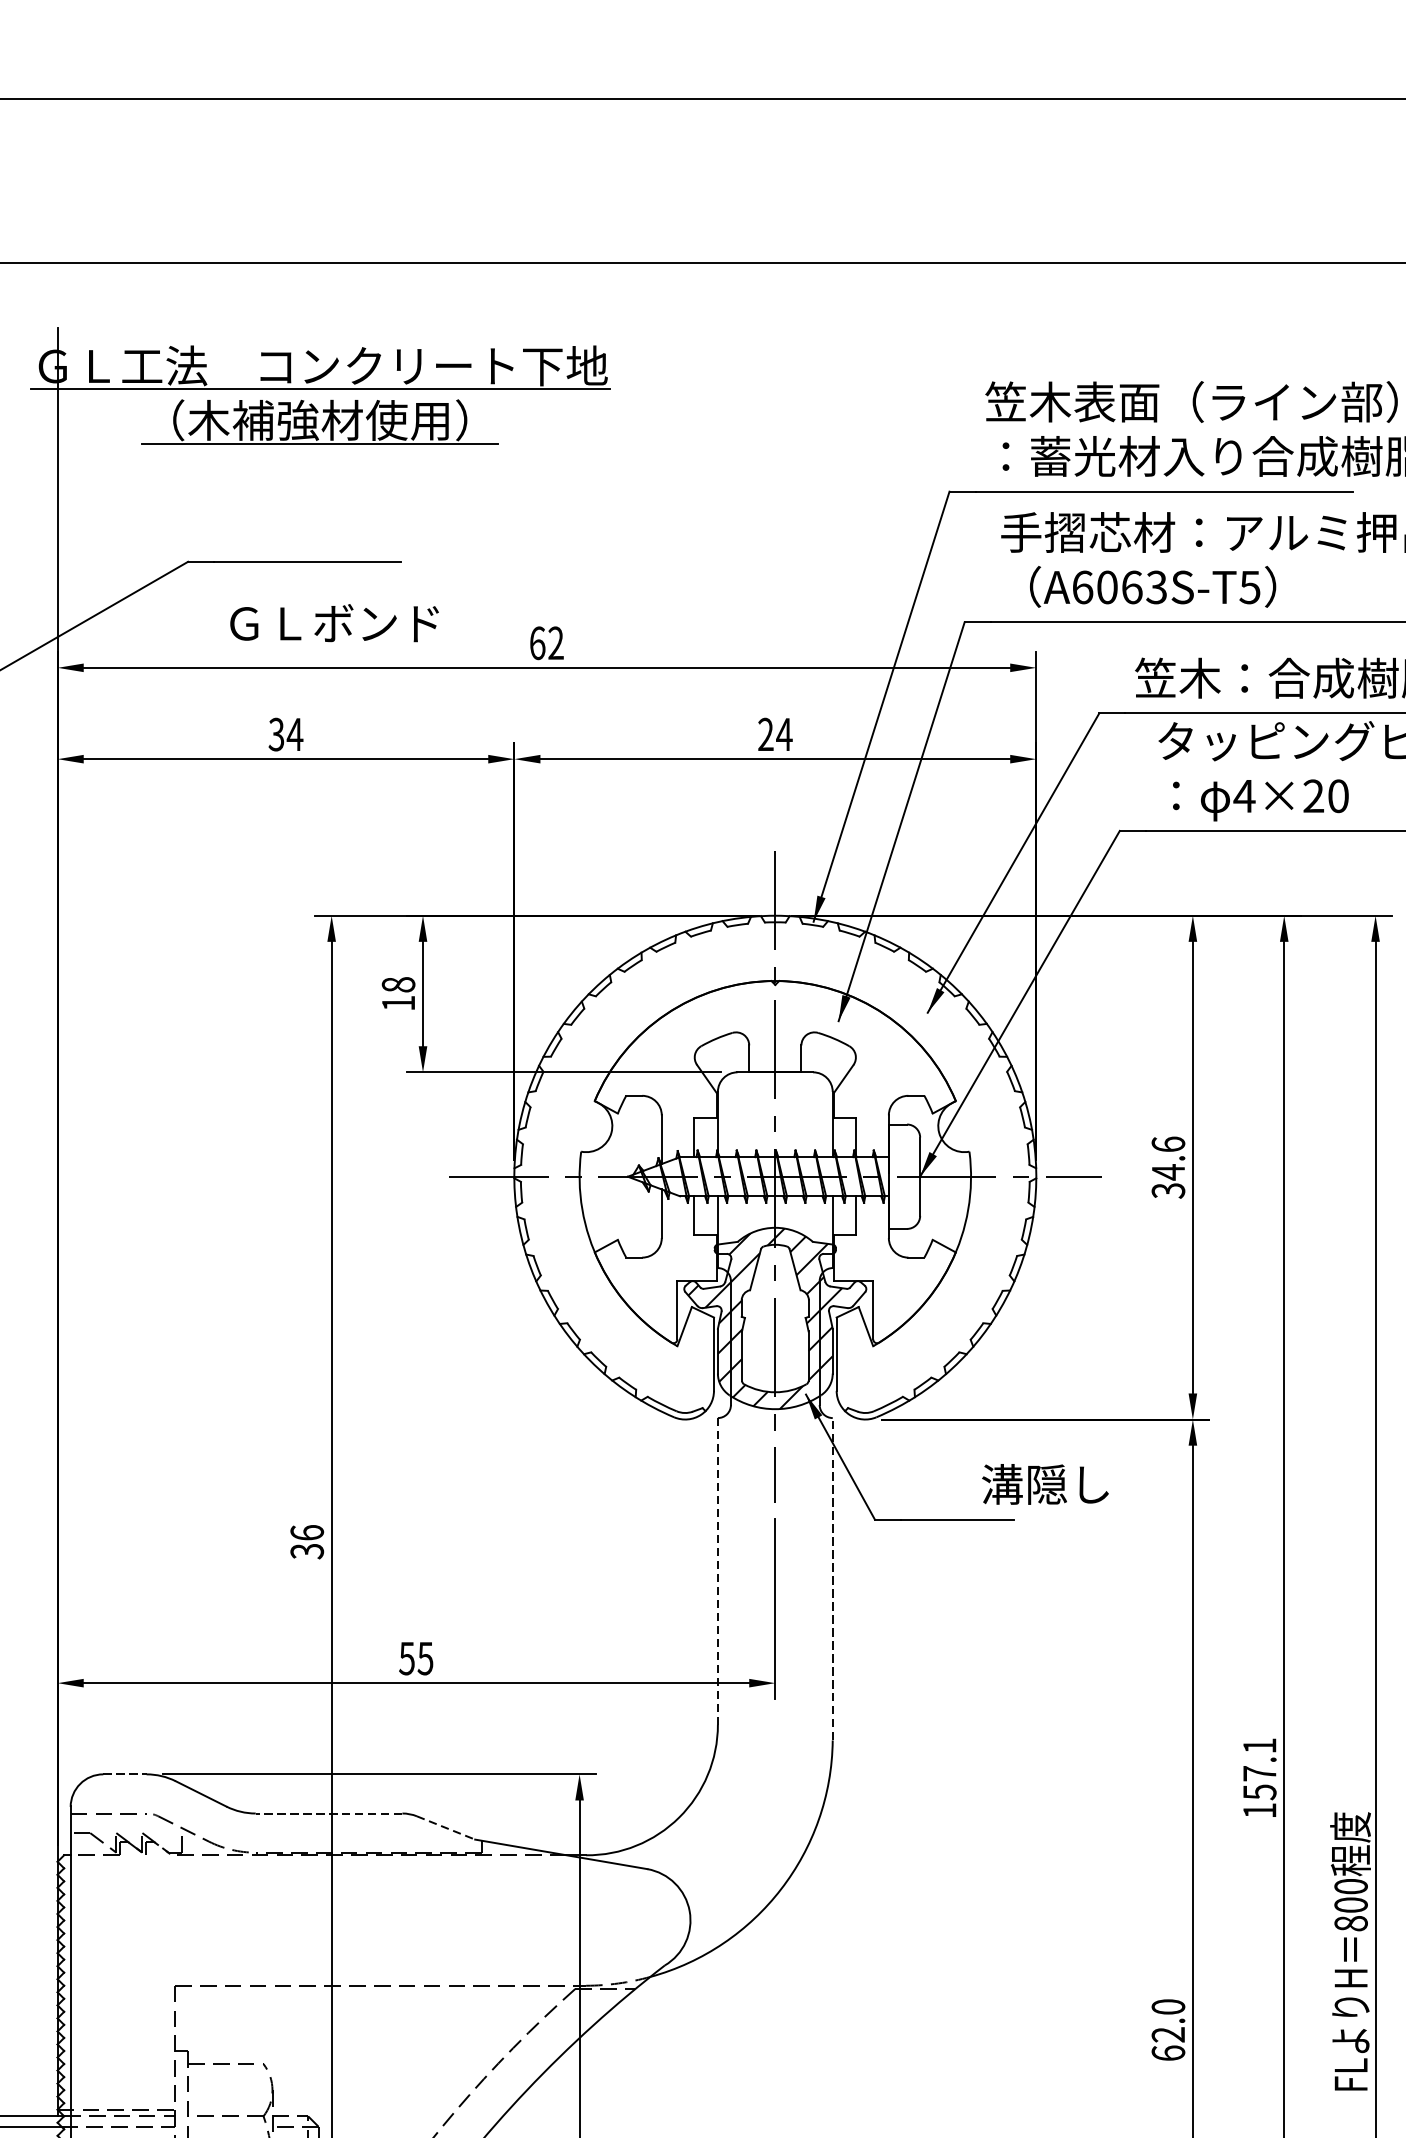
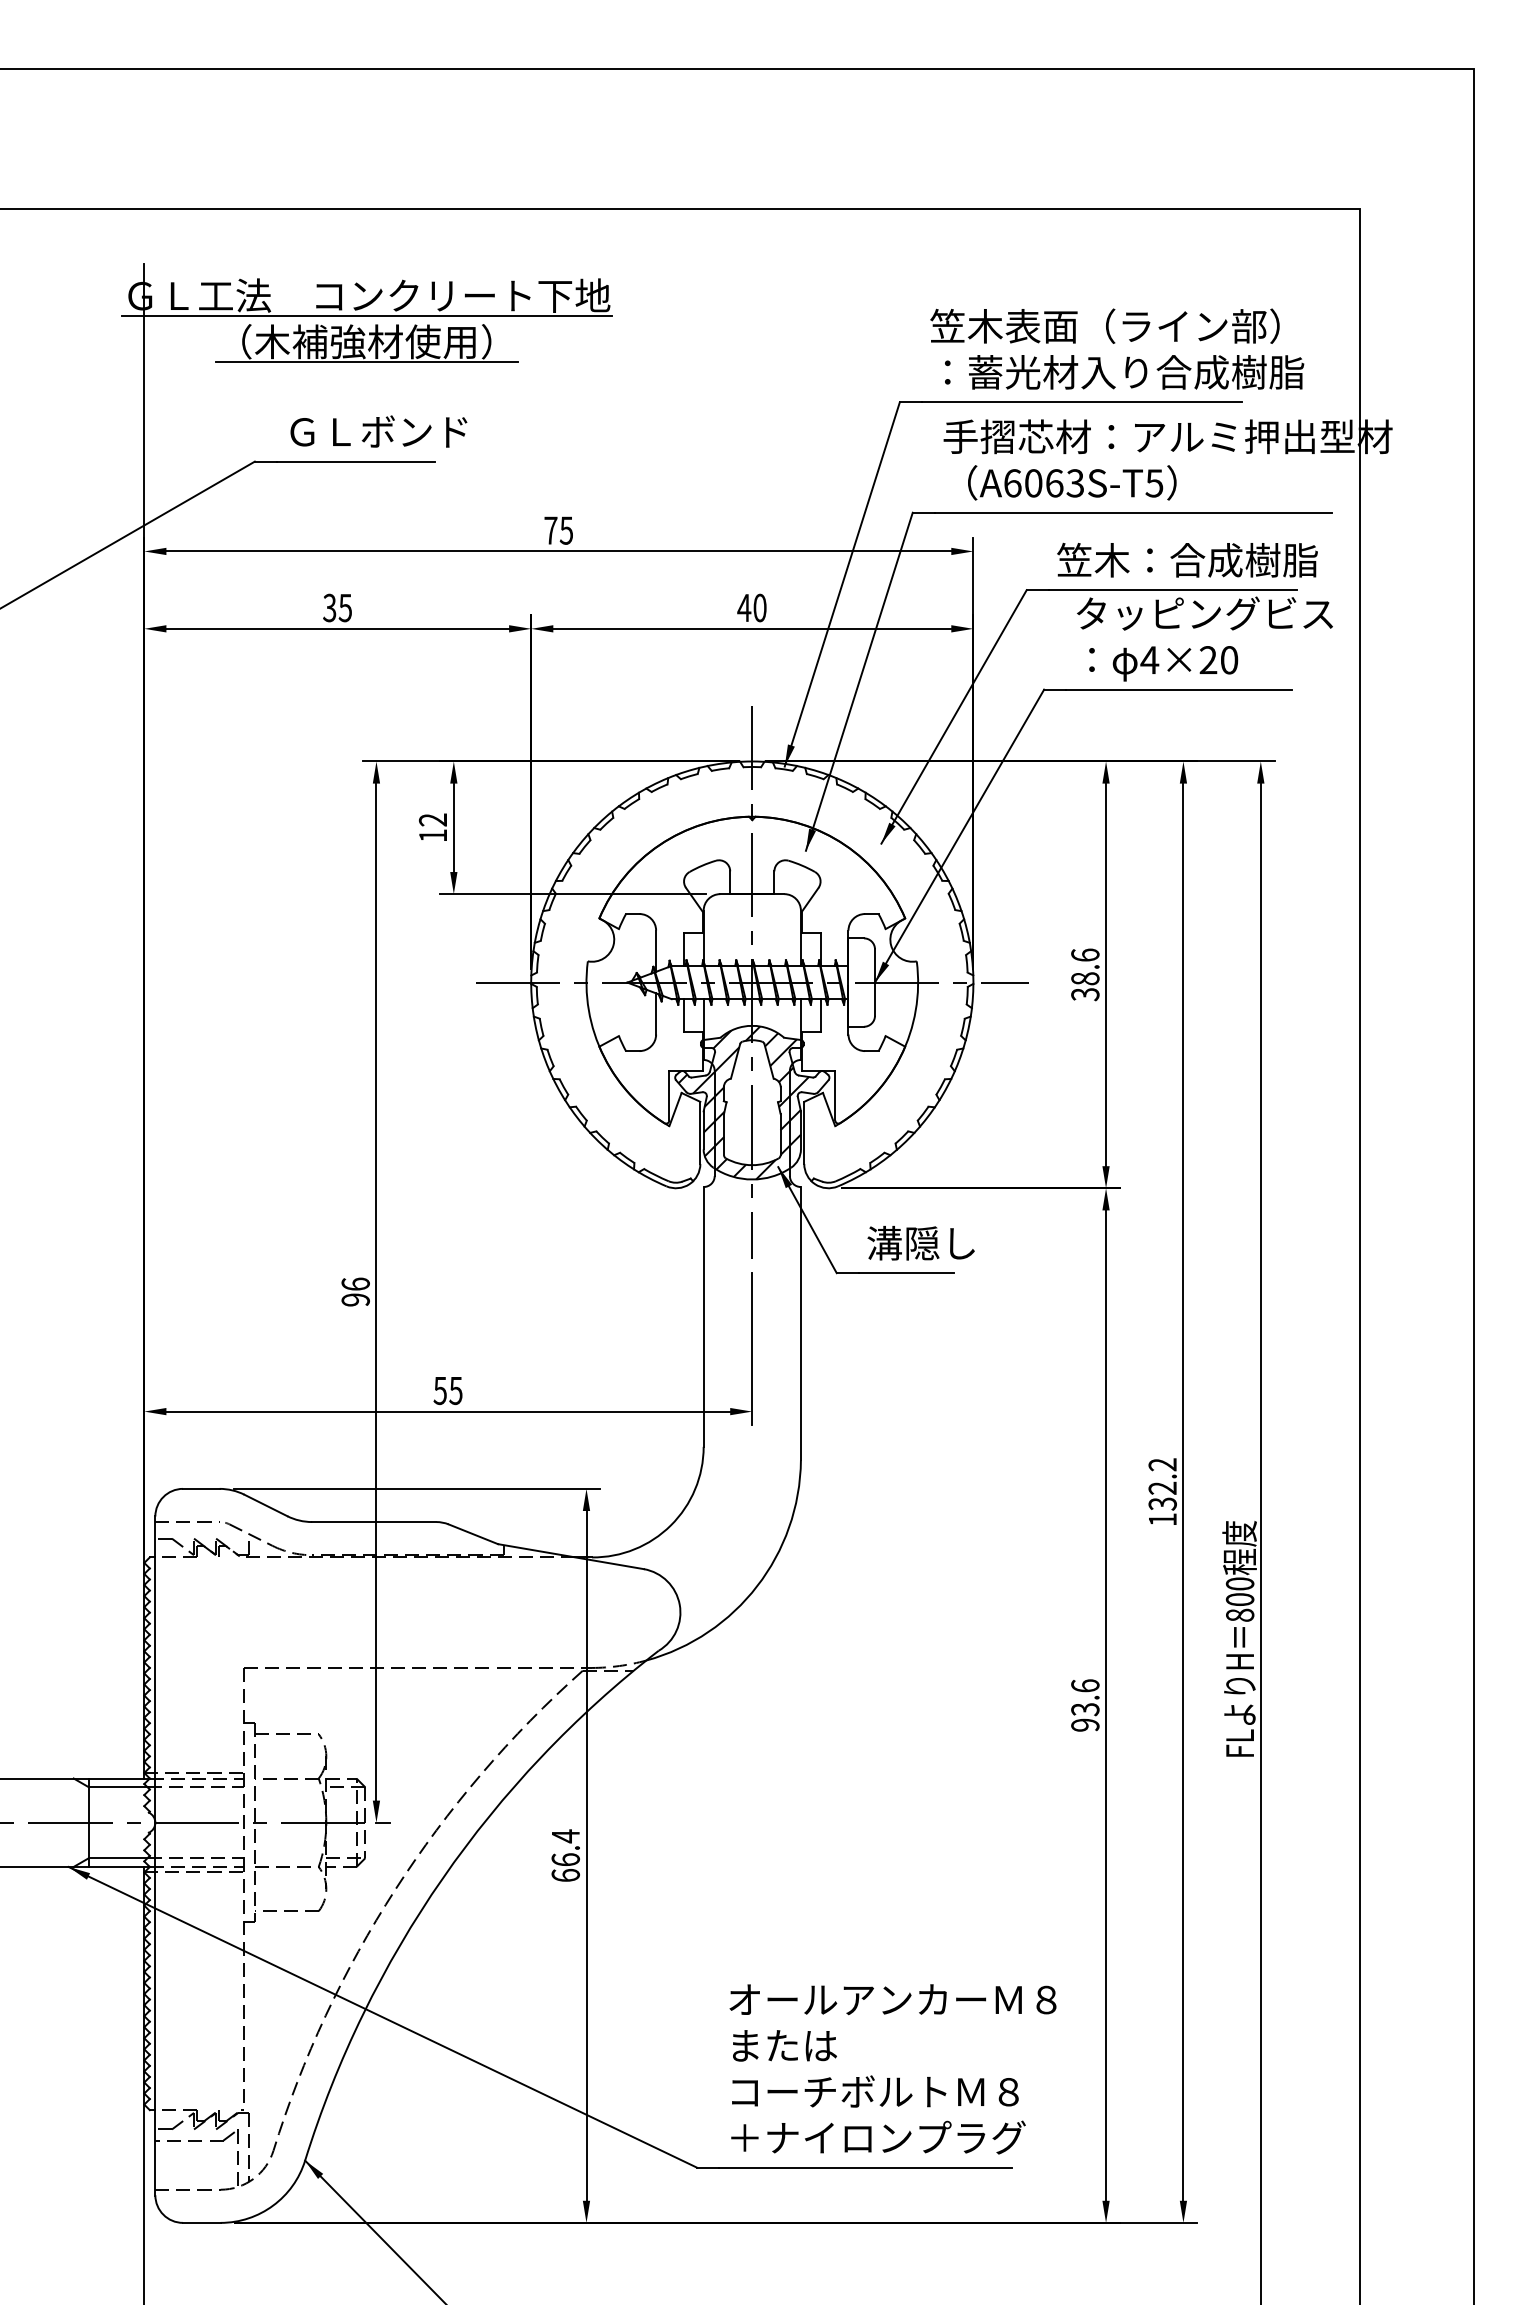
text: (334, 623) -> (378, 431), moved
text: (546, 643) -> (558, 530), 62 -> 75
text: (775, 733) -> (752, 607), 24 -> 40
text: (295, 735) -> (345, 608), 34 -> 35
text: (397, 984) -> (432, 819), 18 -> 12
text: (1168, 1171) -> (1085, 978), 34.6 -> 38.6
text: (1044, 1484) -> (920, 1243), moved
text: (306, 1550) -> (355, 1299), 36 -> 96
line: (717, 1570) -> (703, 1316), dashed -> solid
line: (832, 1579) -> (800, 1323), dashed -> solid
text: (1259, 1768) -> (1162, 1483), 157.1 -> 132.2
line: (125, 1773) -> (201, 1488), dashed -> solid
line: (328, 1814) -> (373, 1522), dashed -> solid
line: (446, 1828) -> (473, 1534), dashed -> solid
text: (1168, 2030) -> (1085, 1705), 62.0 -> 93.6

